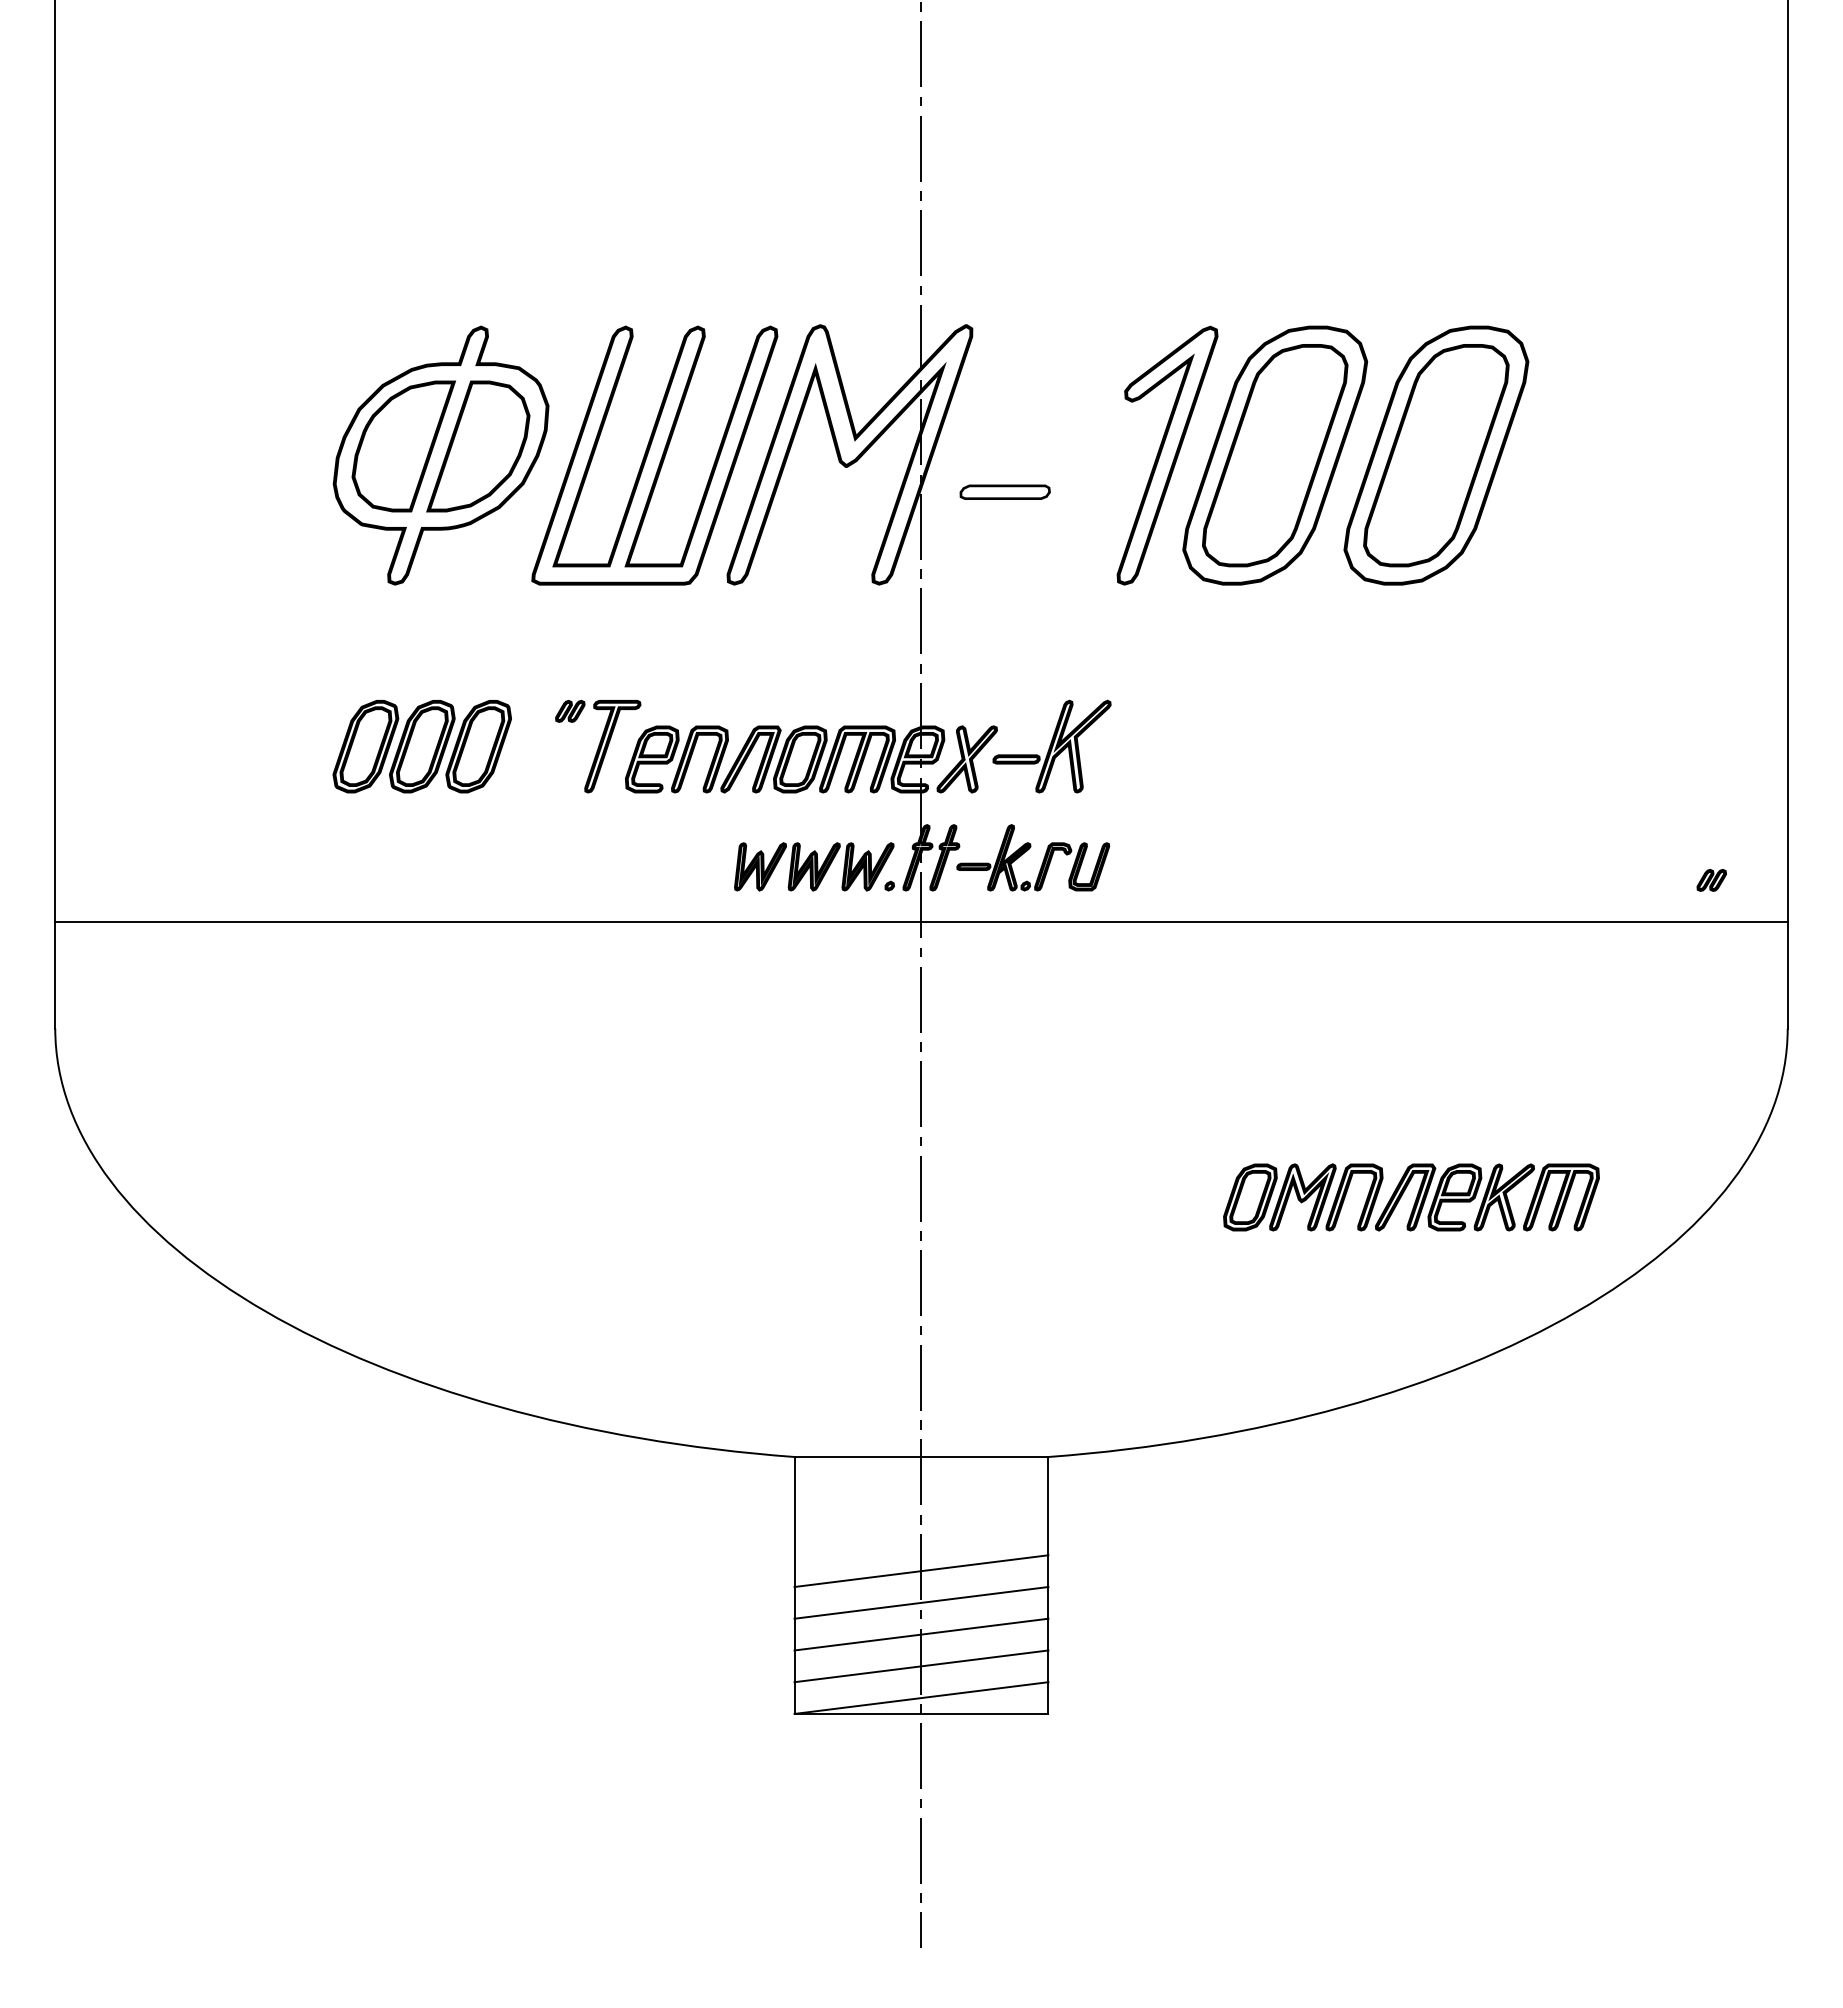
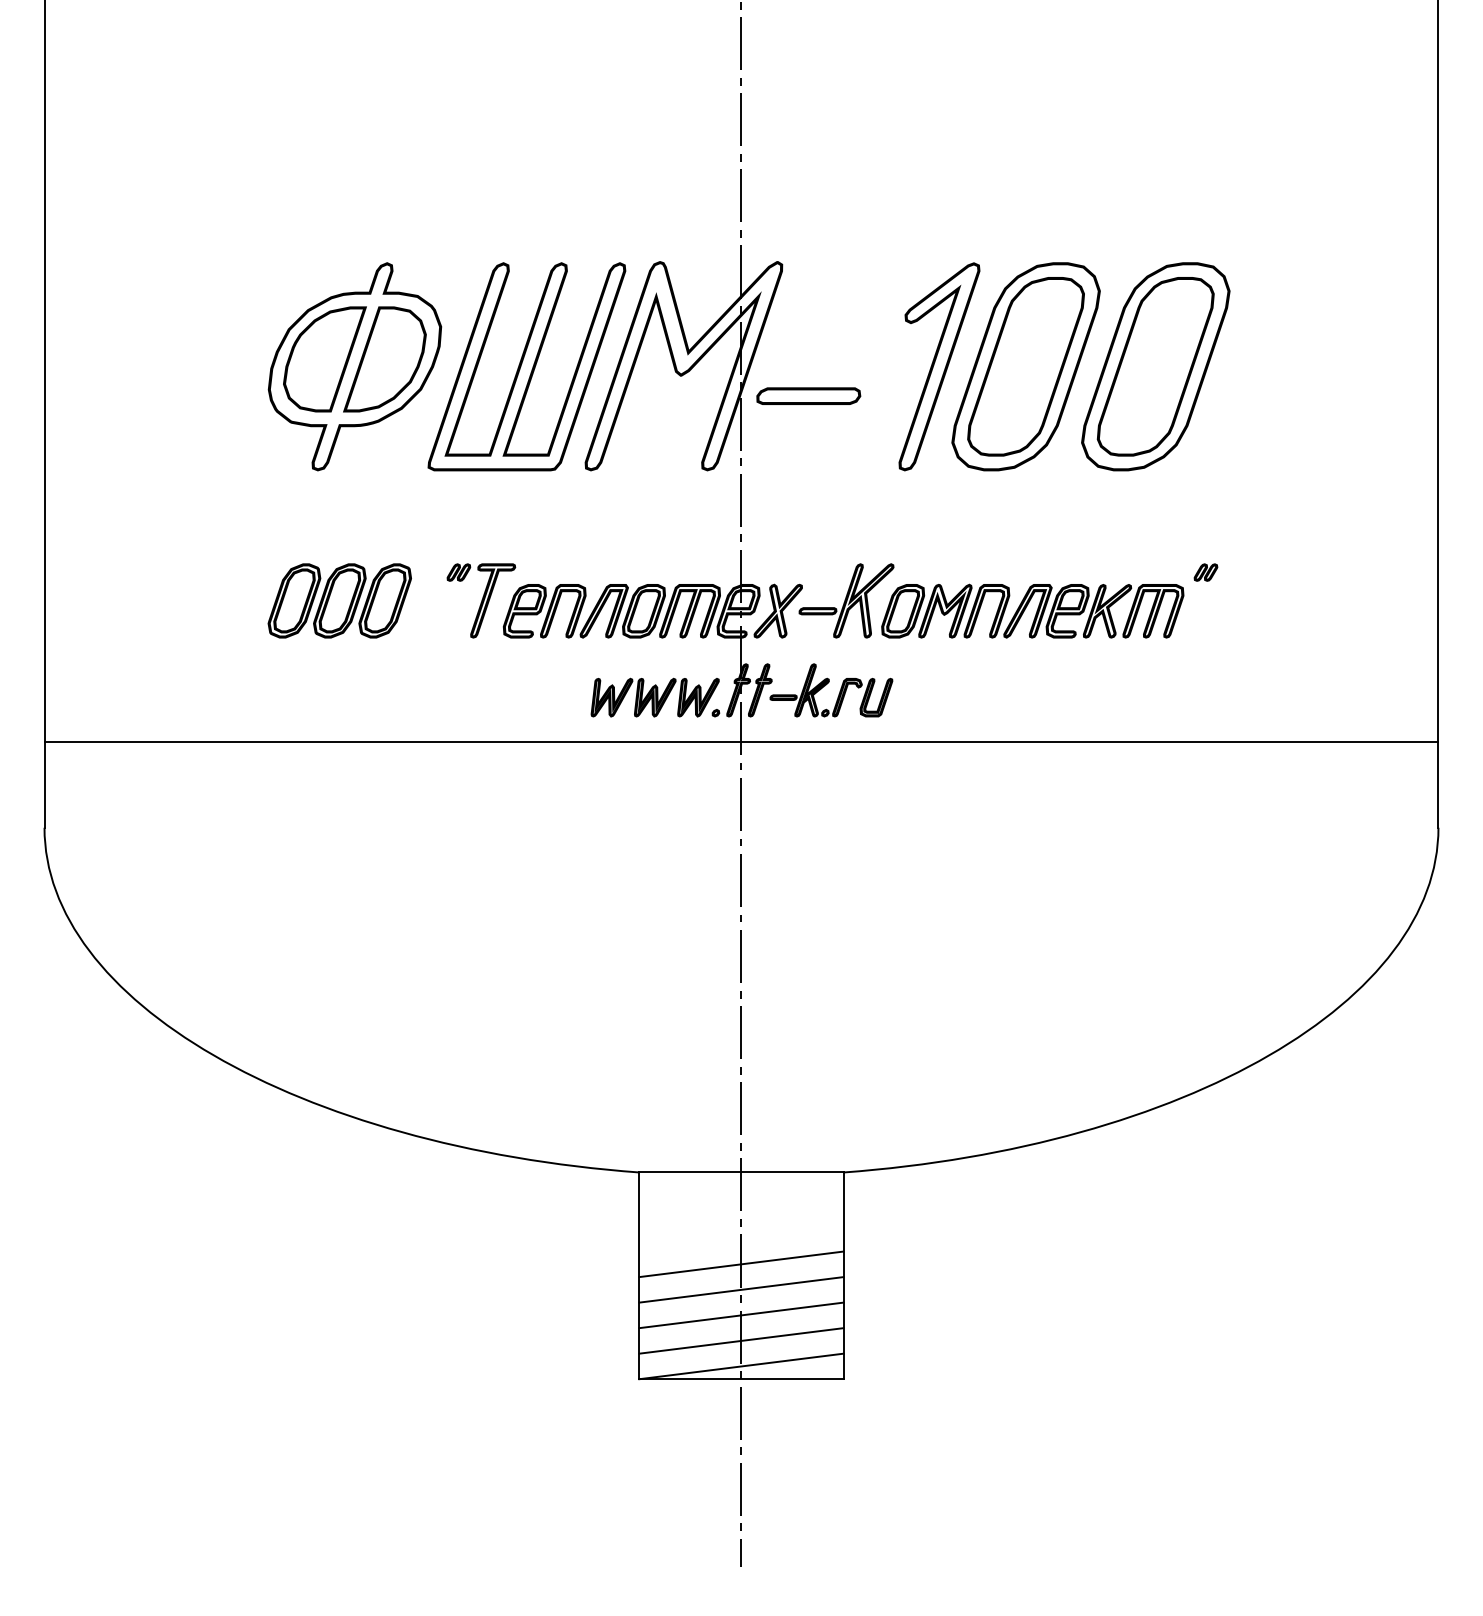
part: (1005, 492) -> (809, 396), size x1.43
part: (1711, 880) -> (1205, 572), moved
part: (1411, 1197) -> (1032, 611), moved

